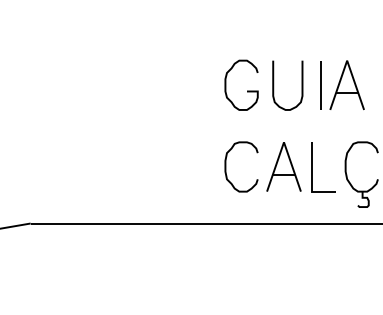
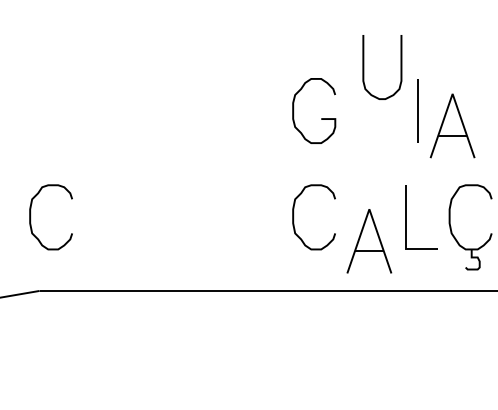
part: (347, 84) -> (452, 125), moved
curve: (274, 85) -> (364, 67), moved
curve: (24, 167) -> (31, 217), added
part: (284, 167) -> (369, 241), moved

